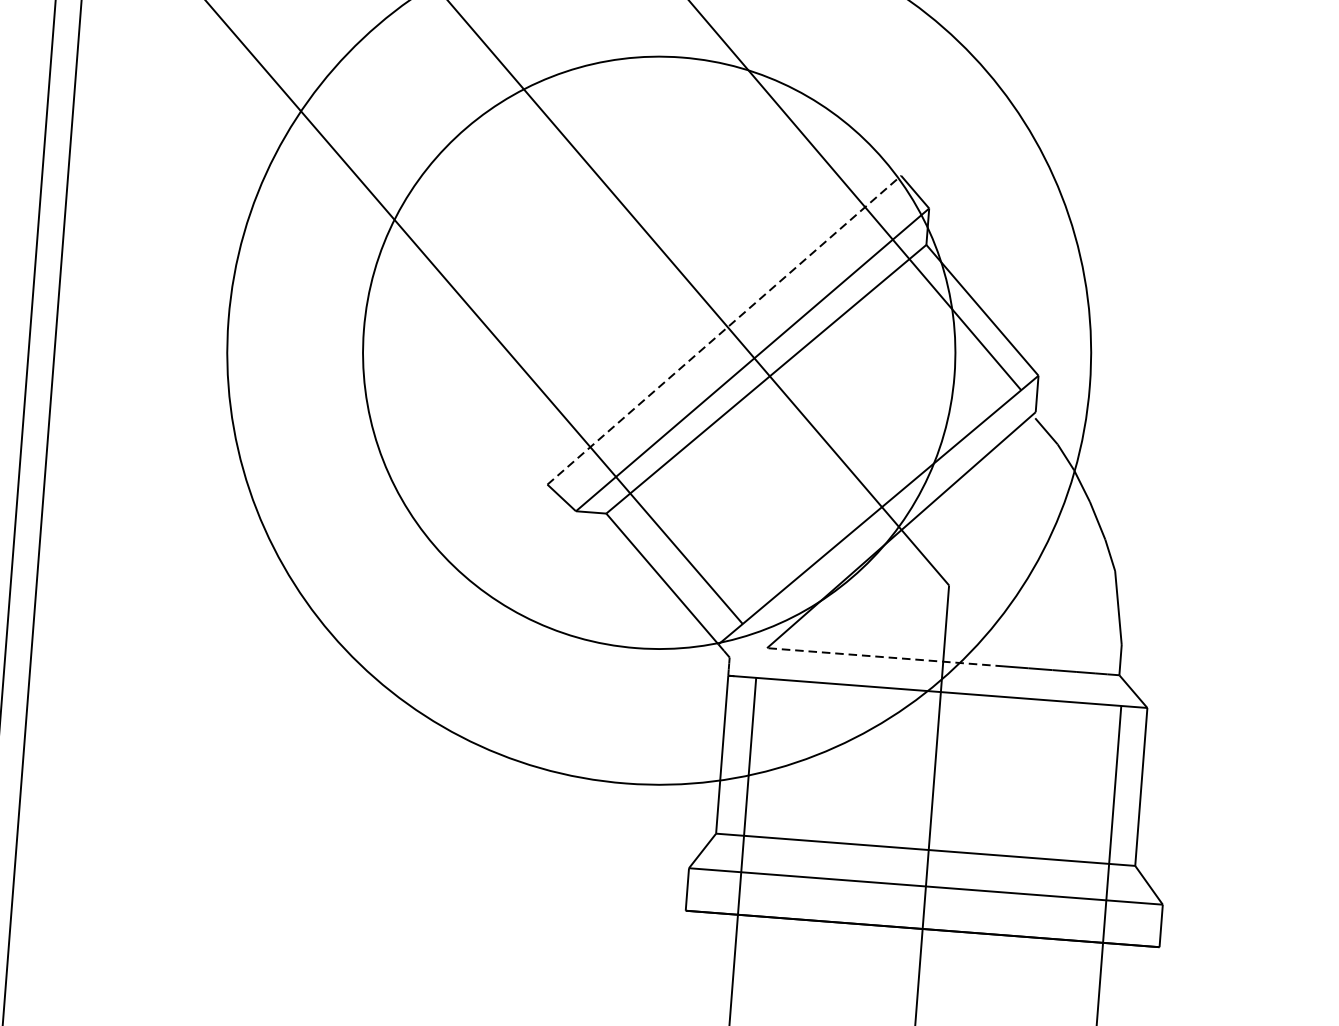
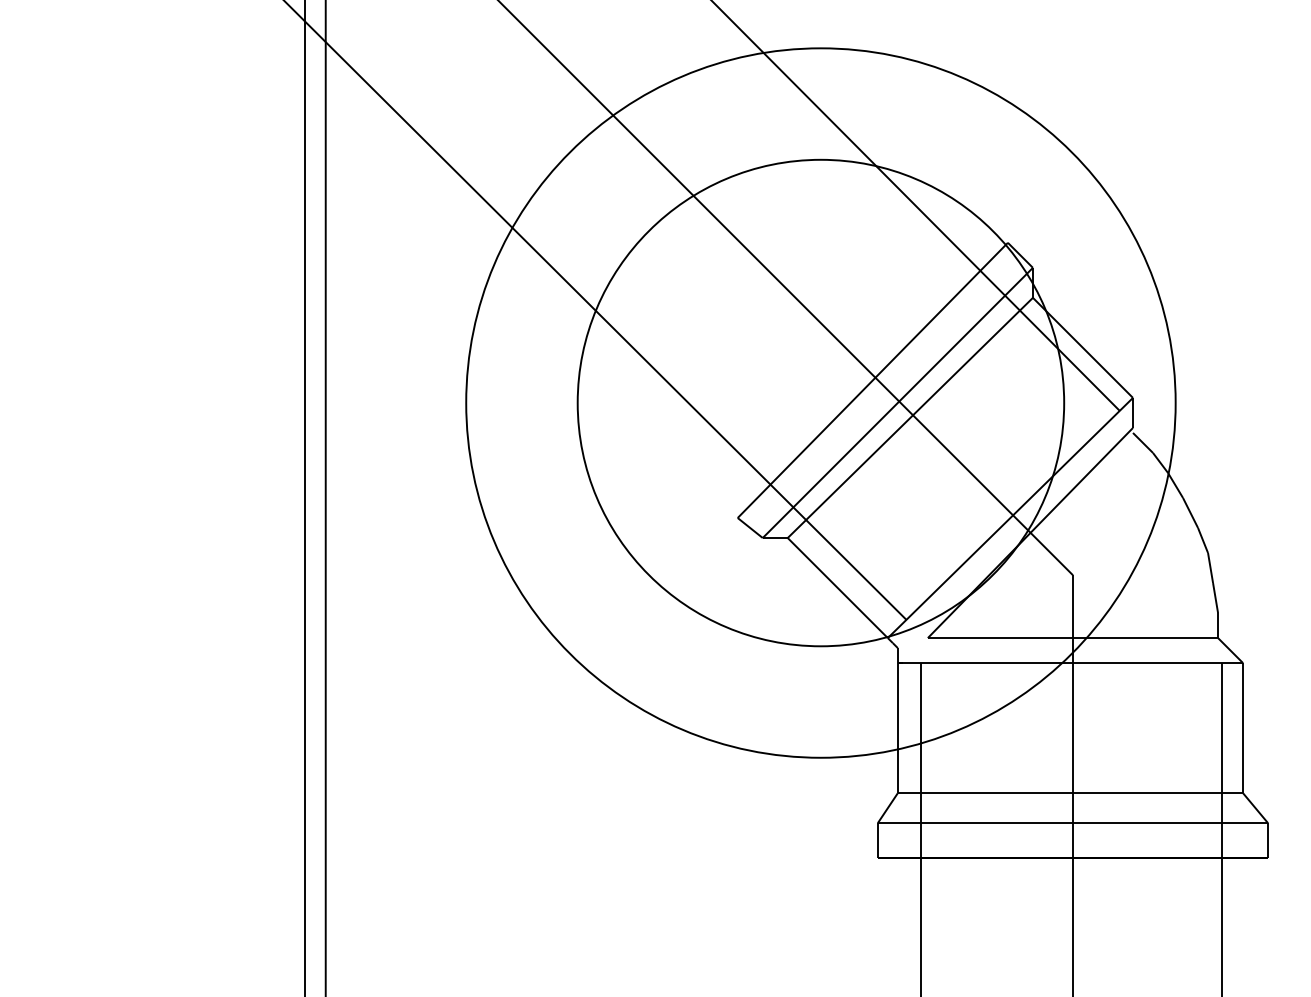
line: (723, 330) -> (872, 380), dashed -> solid
line: (885, 657) -> (1025, 638), dashed -> solid

